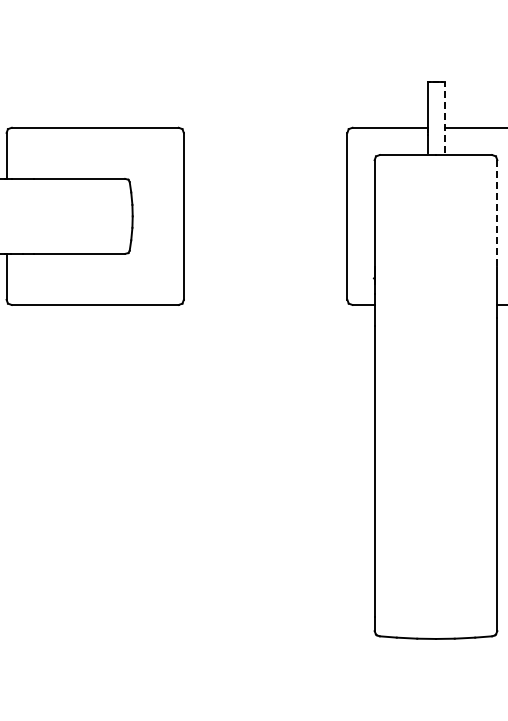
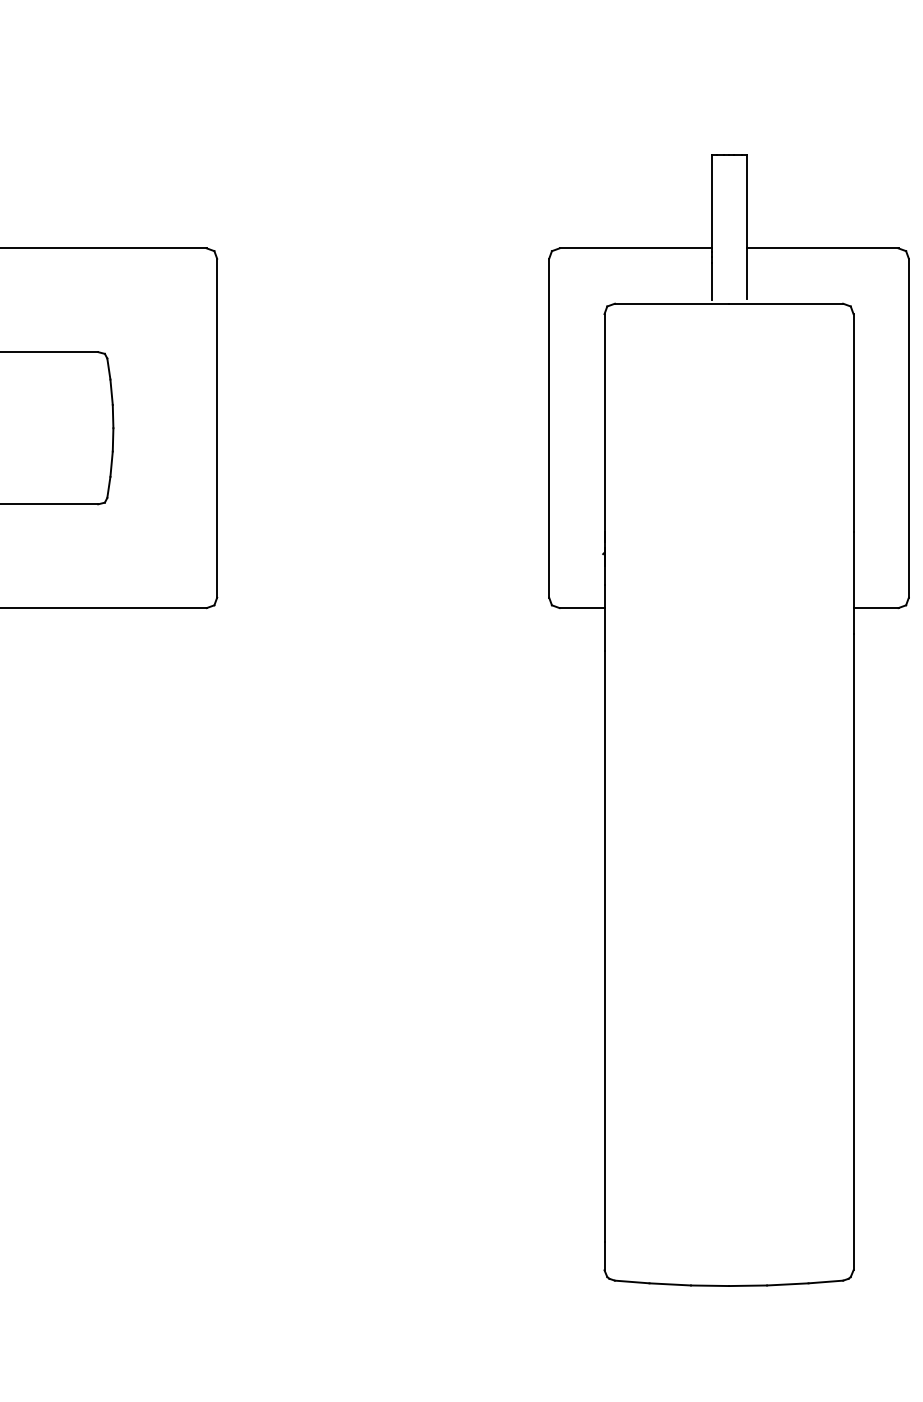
line: (444, 116) -> (746, 225), dashed -> solid
line: (497, 213) -> (853, 422), dashed -> solid

